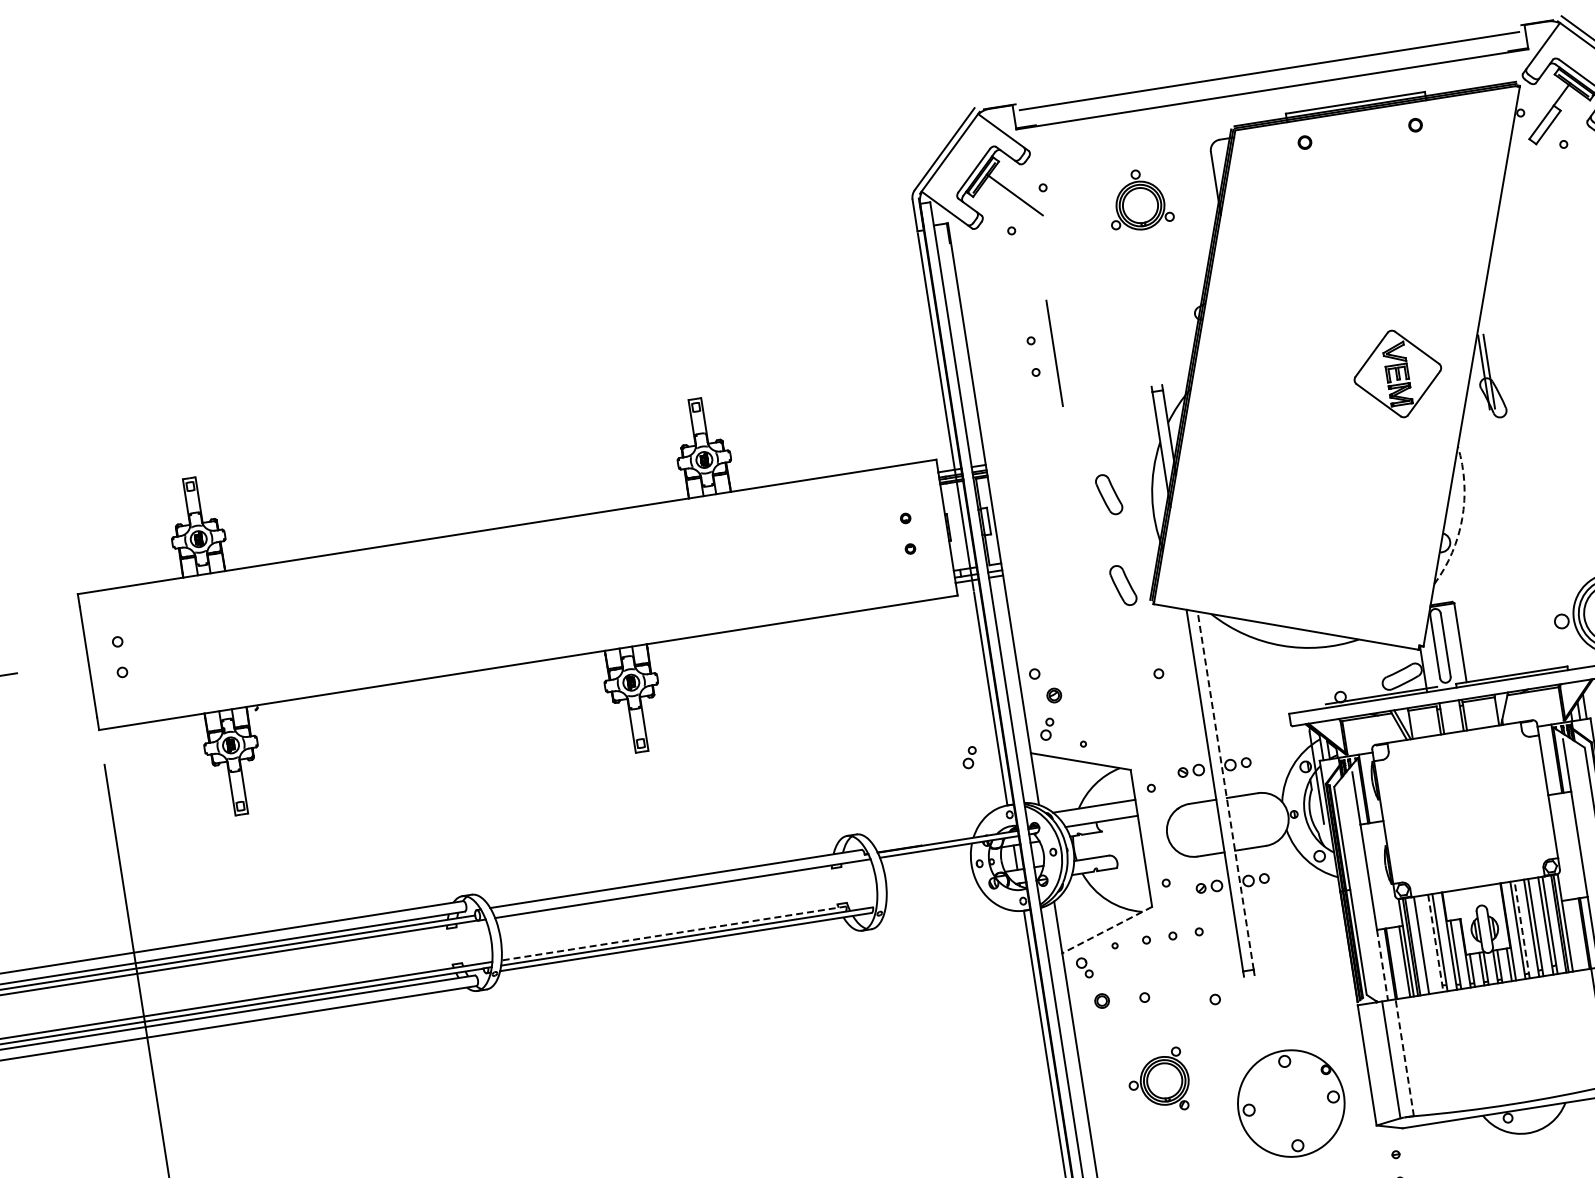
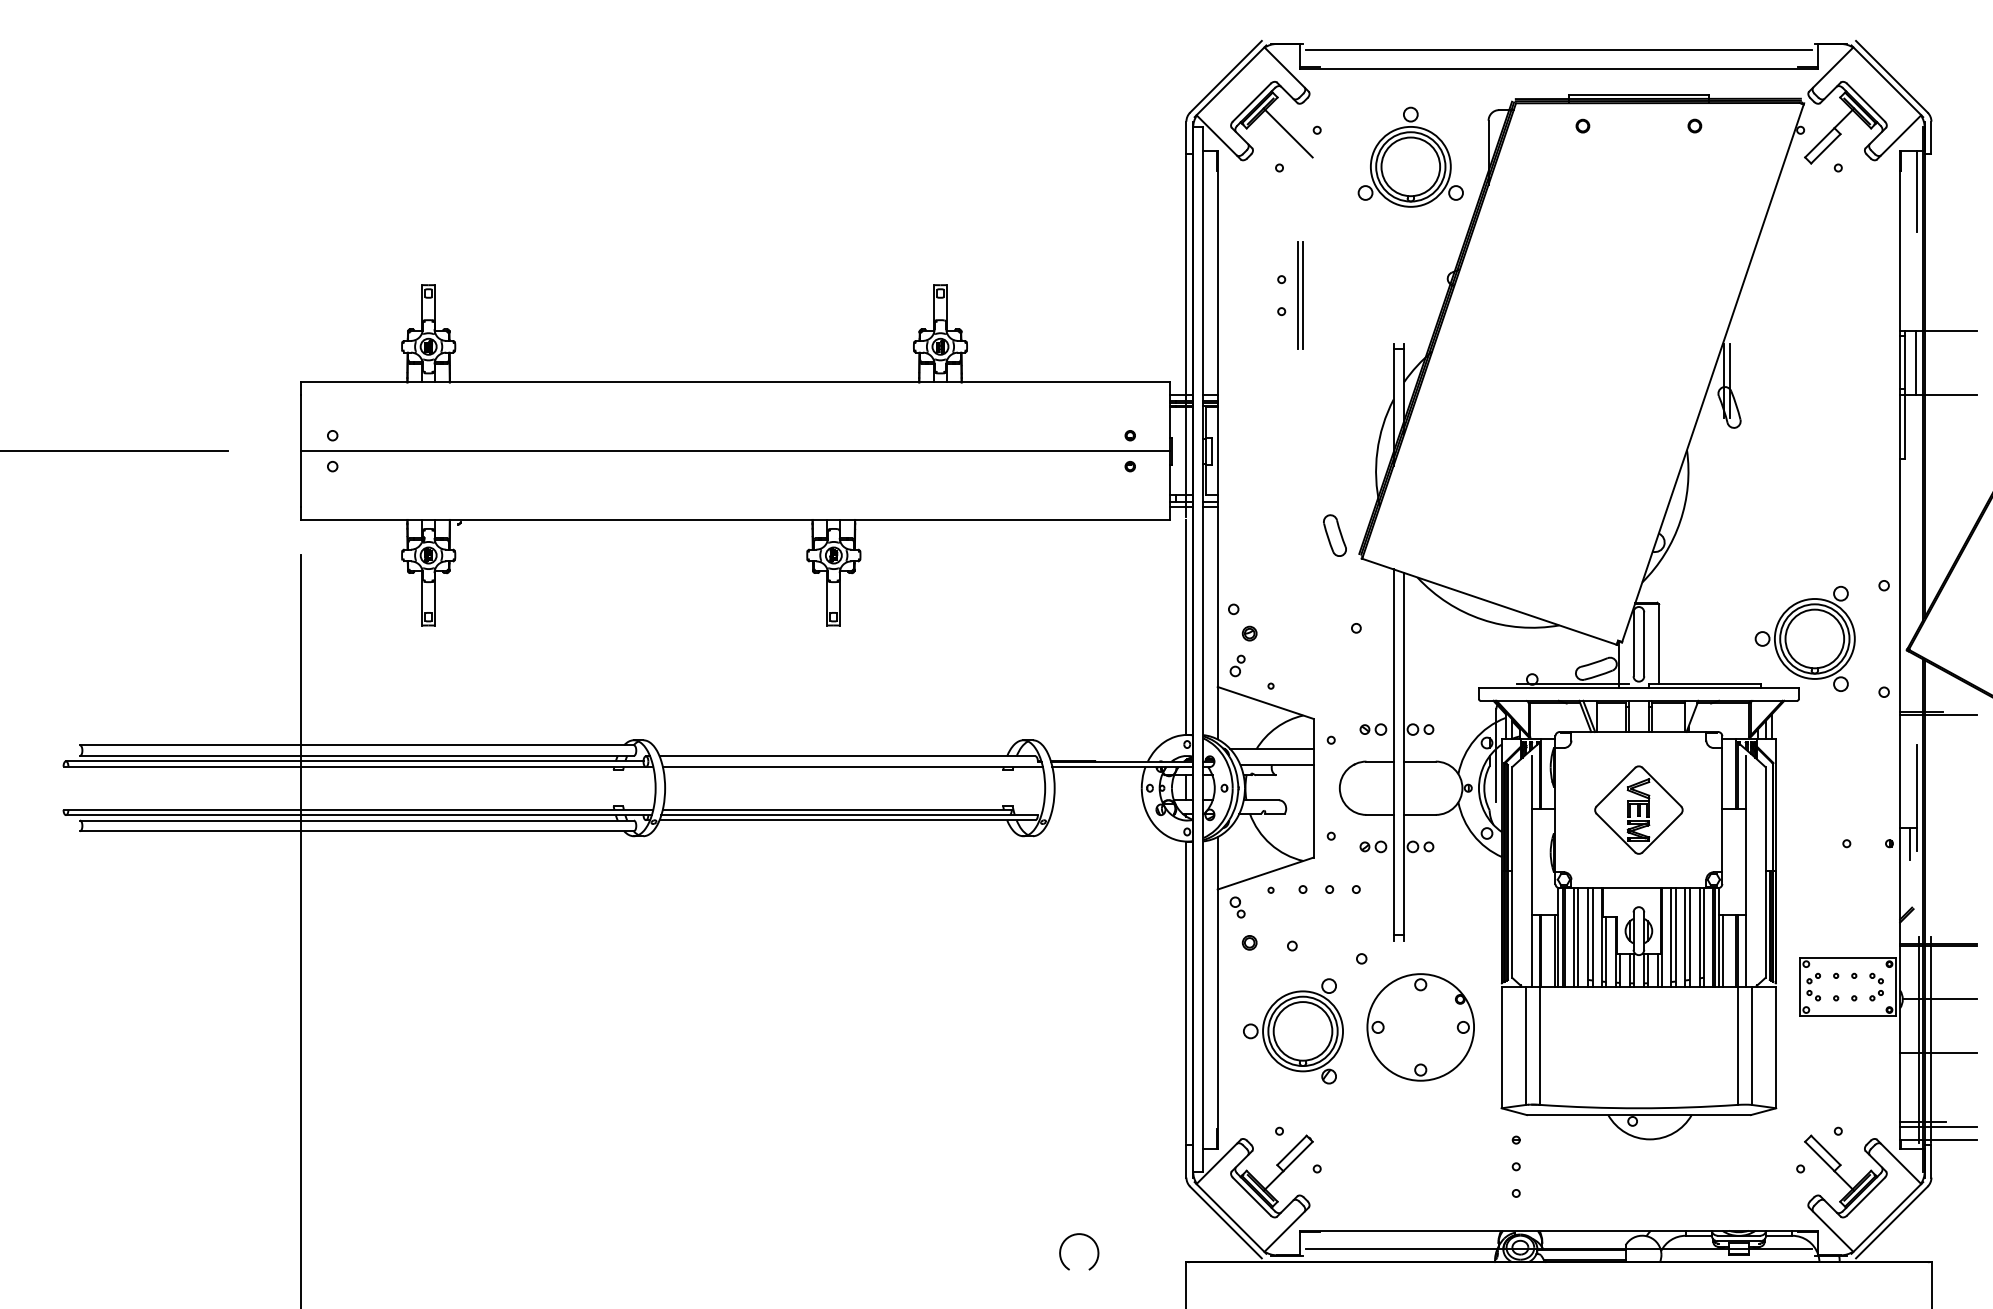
part: (1139, 199) -> (1410, 156), size x1.67
line: (1049, 354) -> (1297, 295), added
part: (1397, 373) -> (1638, 809), moved
part: (1108, 494) -> (1334, 443), removed
arc: (1462, 518) -> (1680, 521), dashed -> solid
line: (517, 595) -> (734, 451), added
part: (969, 757) -> (1156, 681), removed
line: (1225, 790) -> (1404, 753), dashed -> solid
line: (1521, 928) -> (1675, 936), dashed -> solid
line: (1106, 930) -> (1265, 873), dashed -> solid
line: (674, 933) -> (837, 809), dashed -> solid
line: (1571, 935) -> (1723, 950), added
line: (1436, 943) -> (1588, 937), dashed -> solid
line: (1426, 944) -> (1578, 937), added
line: (1382, 964) -> (1532, 950), dashed -> solid
line: (1404, 1057) -> (1539, 1045), dashed -> solid
part: (1159, 1081) -> (1293, 1031), size x1.67
part: (1291, 1103) -> (1420, 1027), moved

